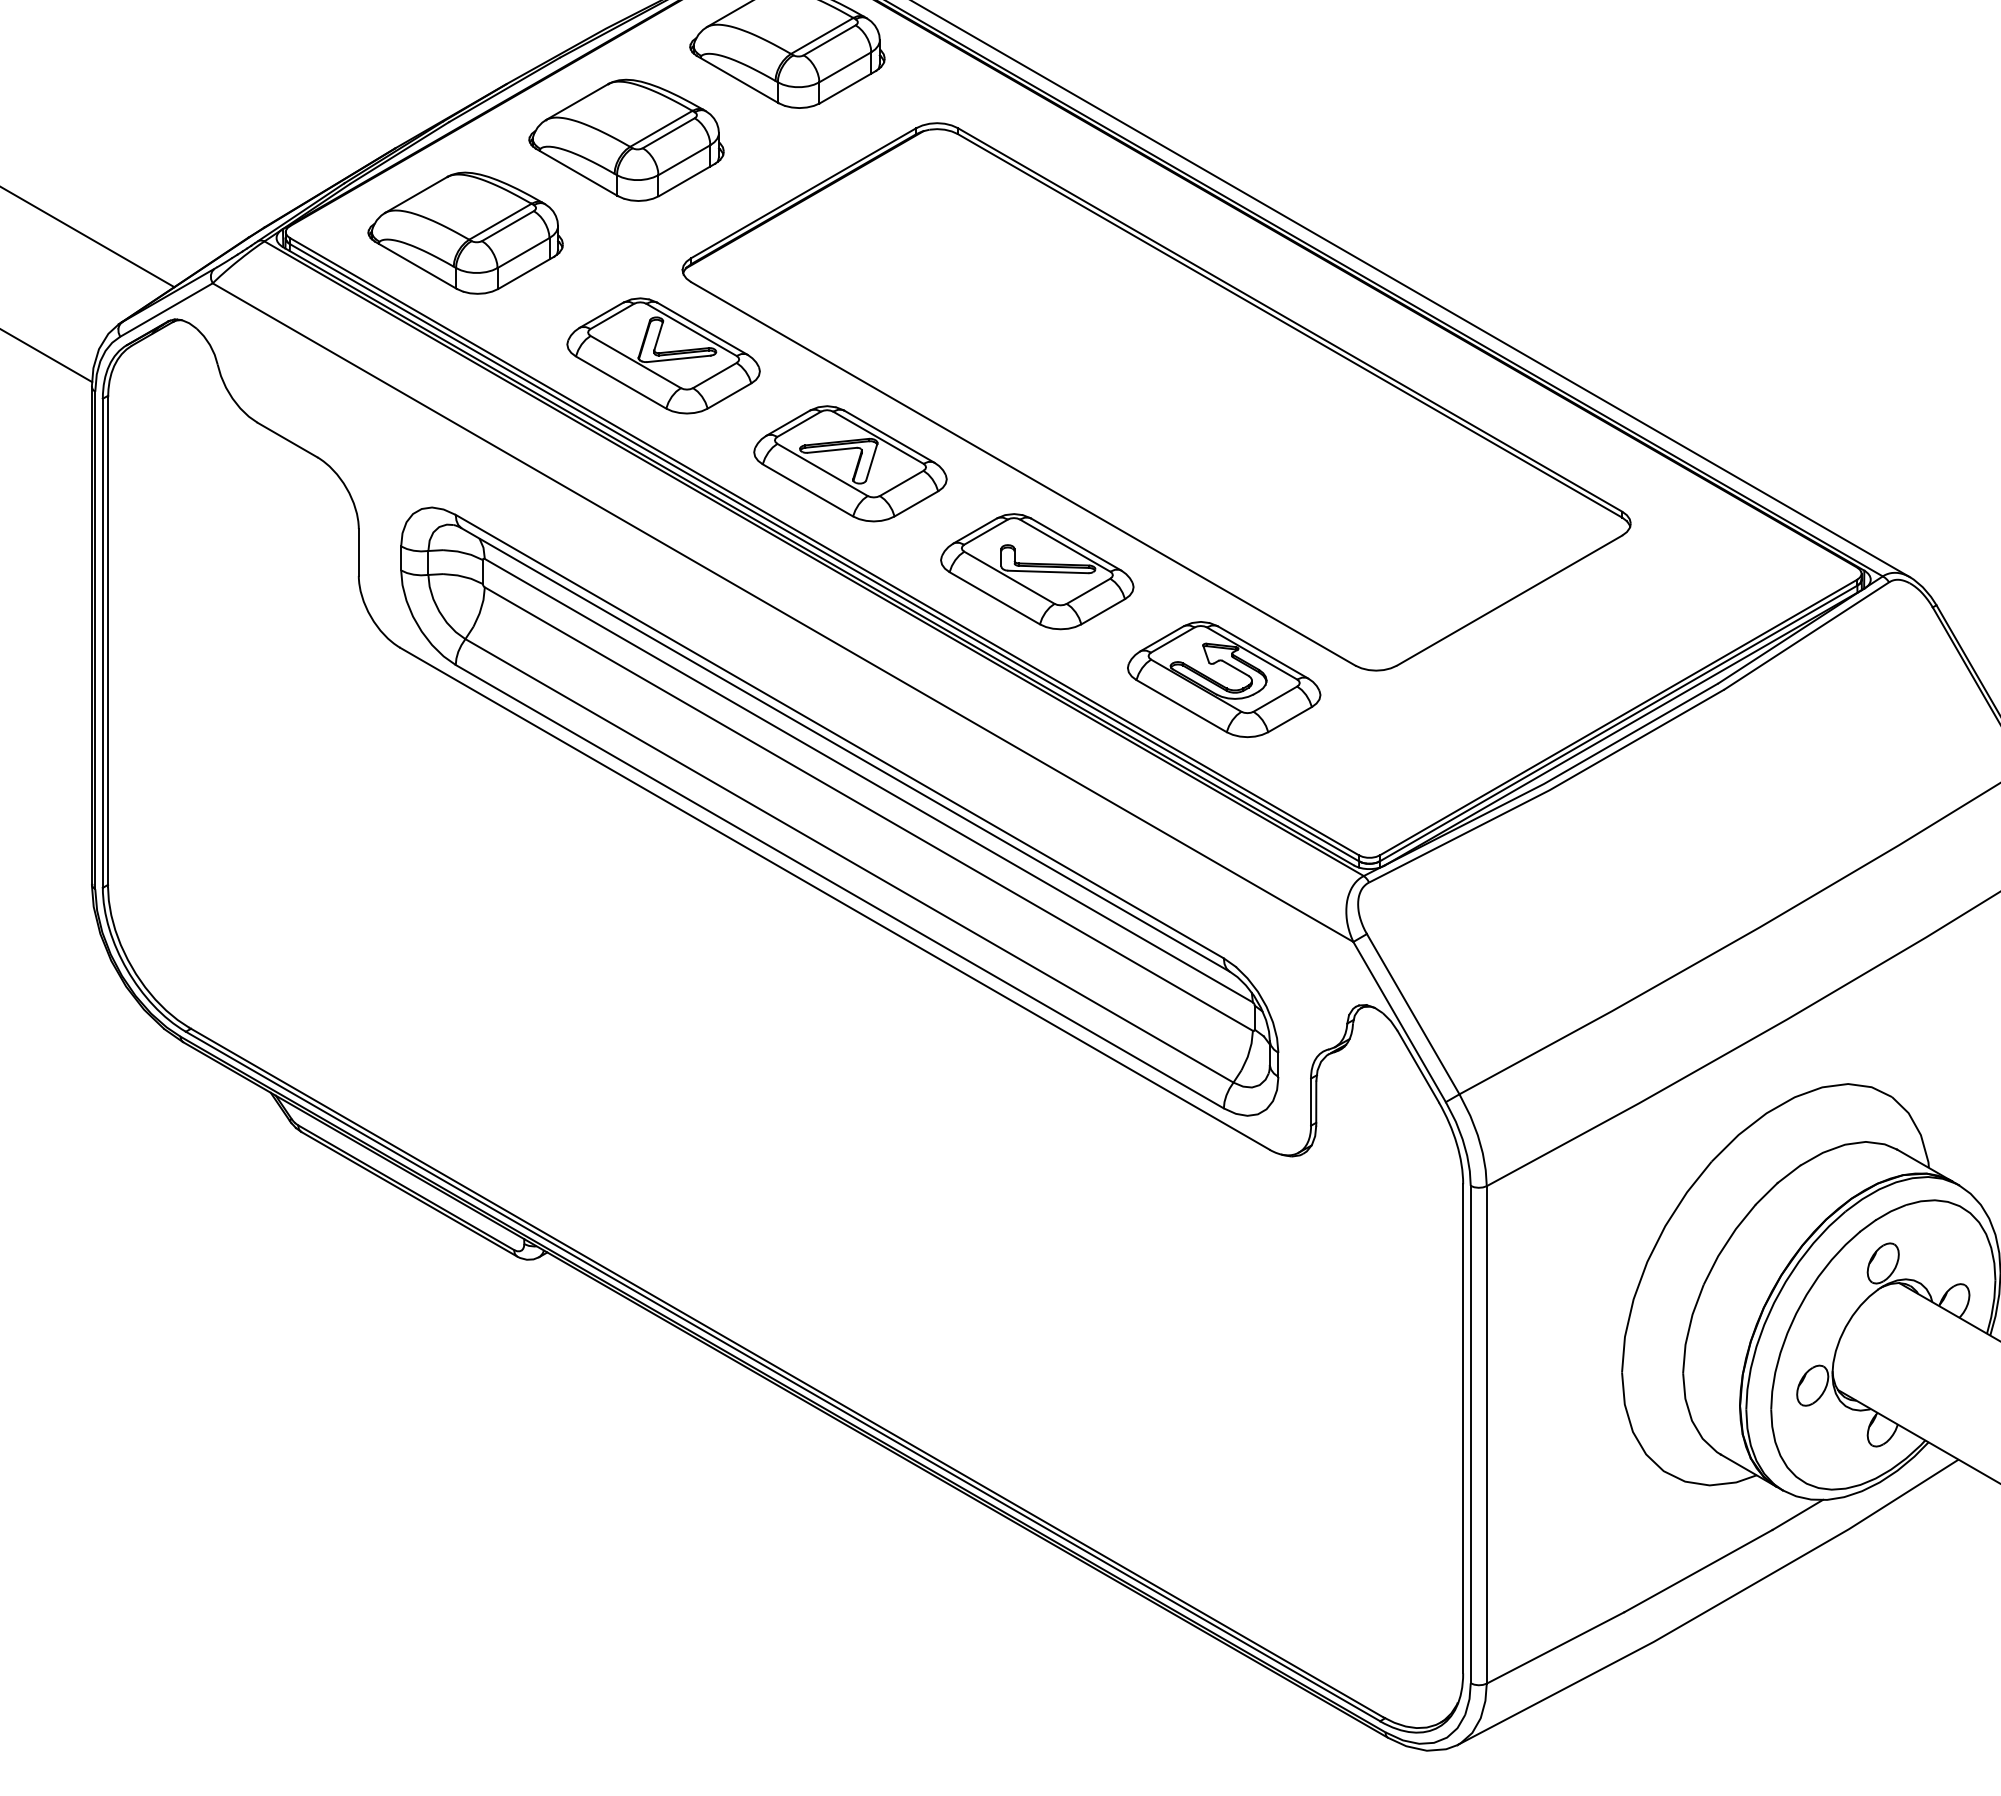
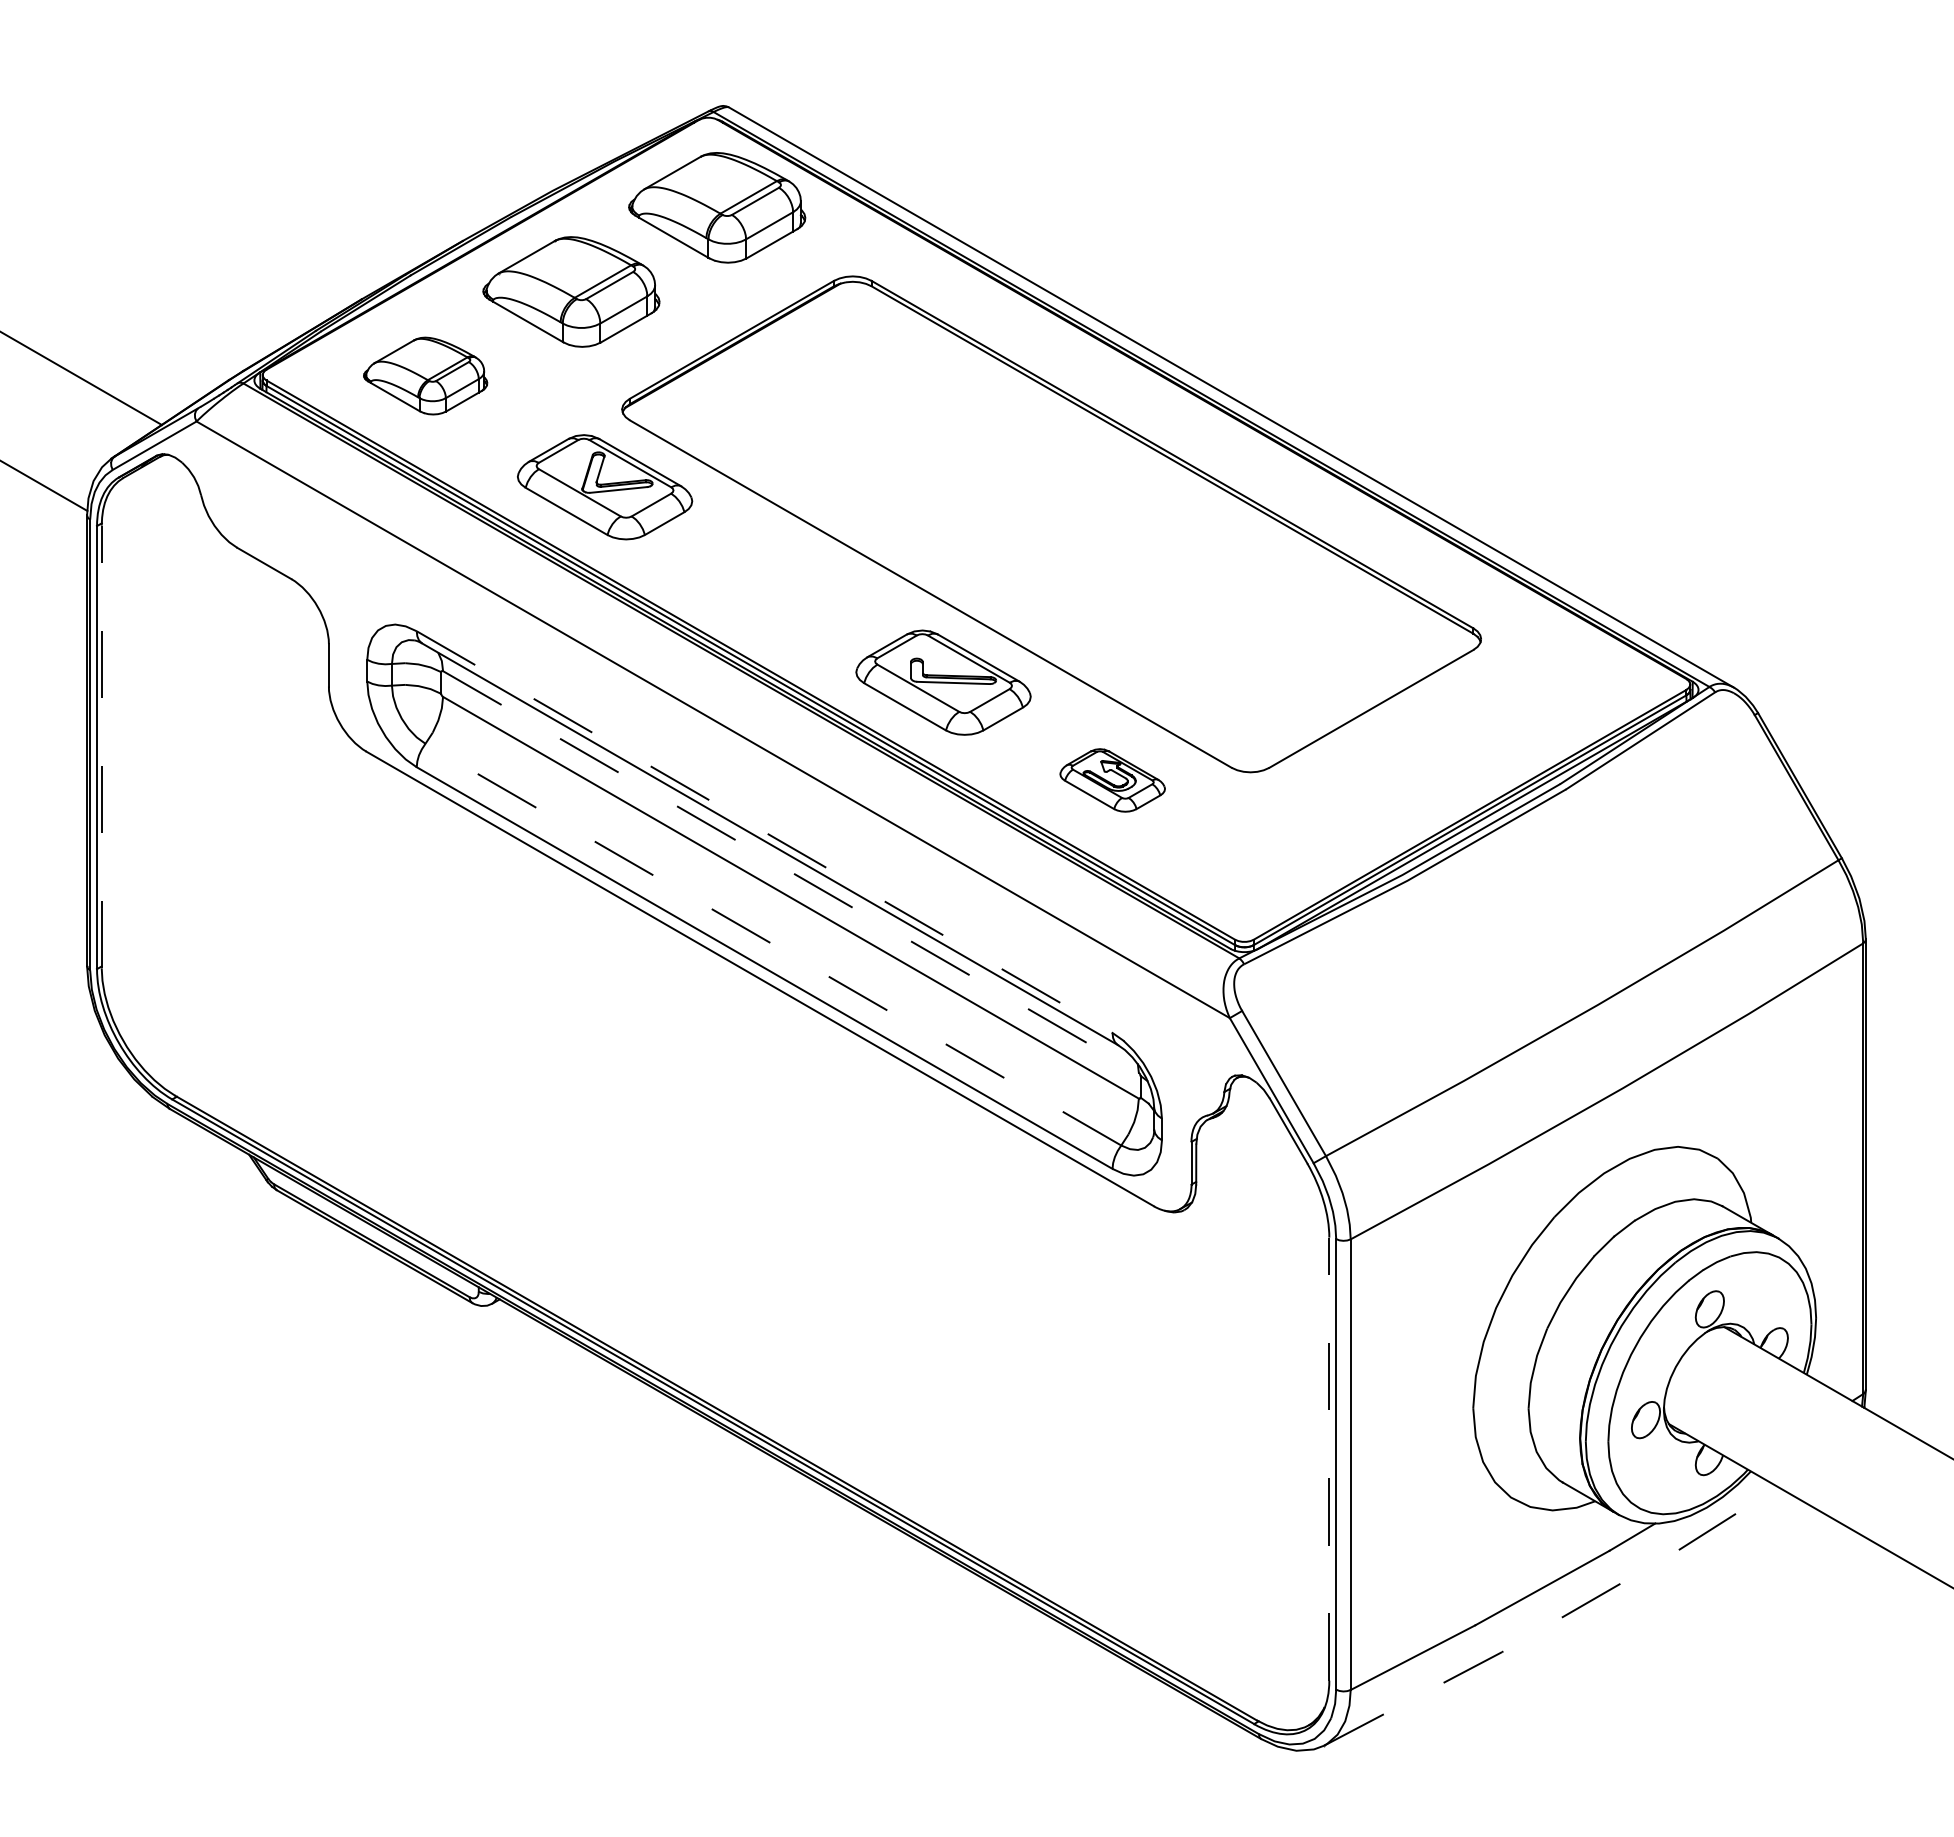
part: (465, 232) -> (425, 375), size x0.7
part: (850, 463) -> (774, 584), removed
line: (107, 642) -> (101, 746), solid -> dashed
part: (1223, 679) -> (1112, 780), size x0.6
line: (839, 737) -> (764, 832), solid -> dashed
line: (868, 781) -> (790, 872), solid -> dashed
line: (849, 860) -> (773, 944), solid -> dashed
line: (1463, 1429) -> (1329, 1459), solid -> dashed
line: (1710, 1609) -> (1553, 1622), solid -> dashed

